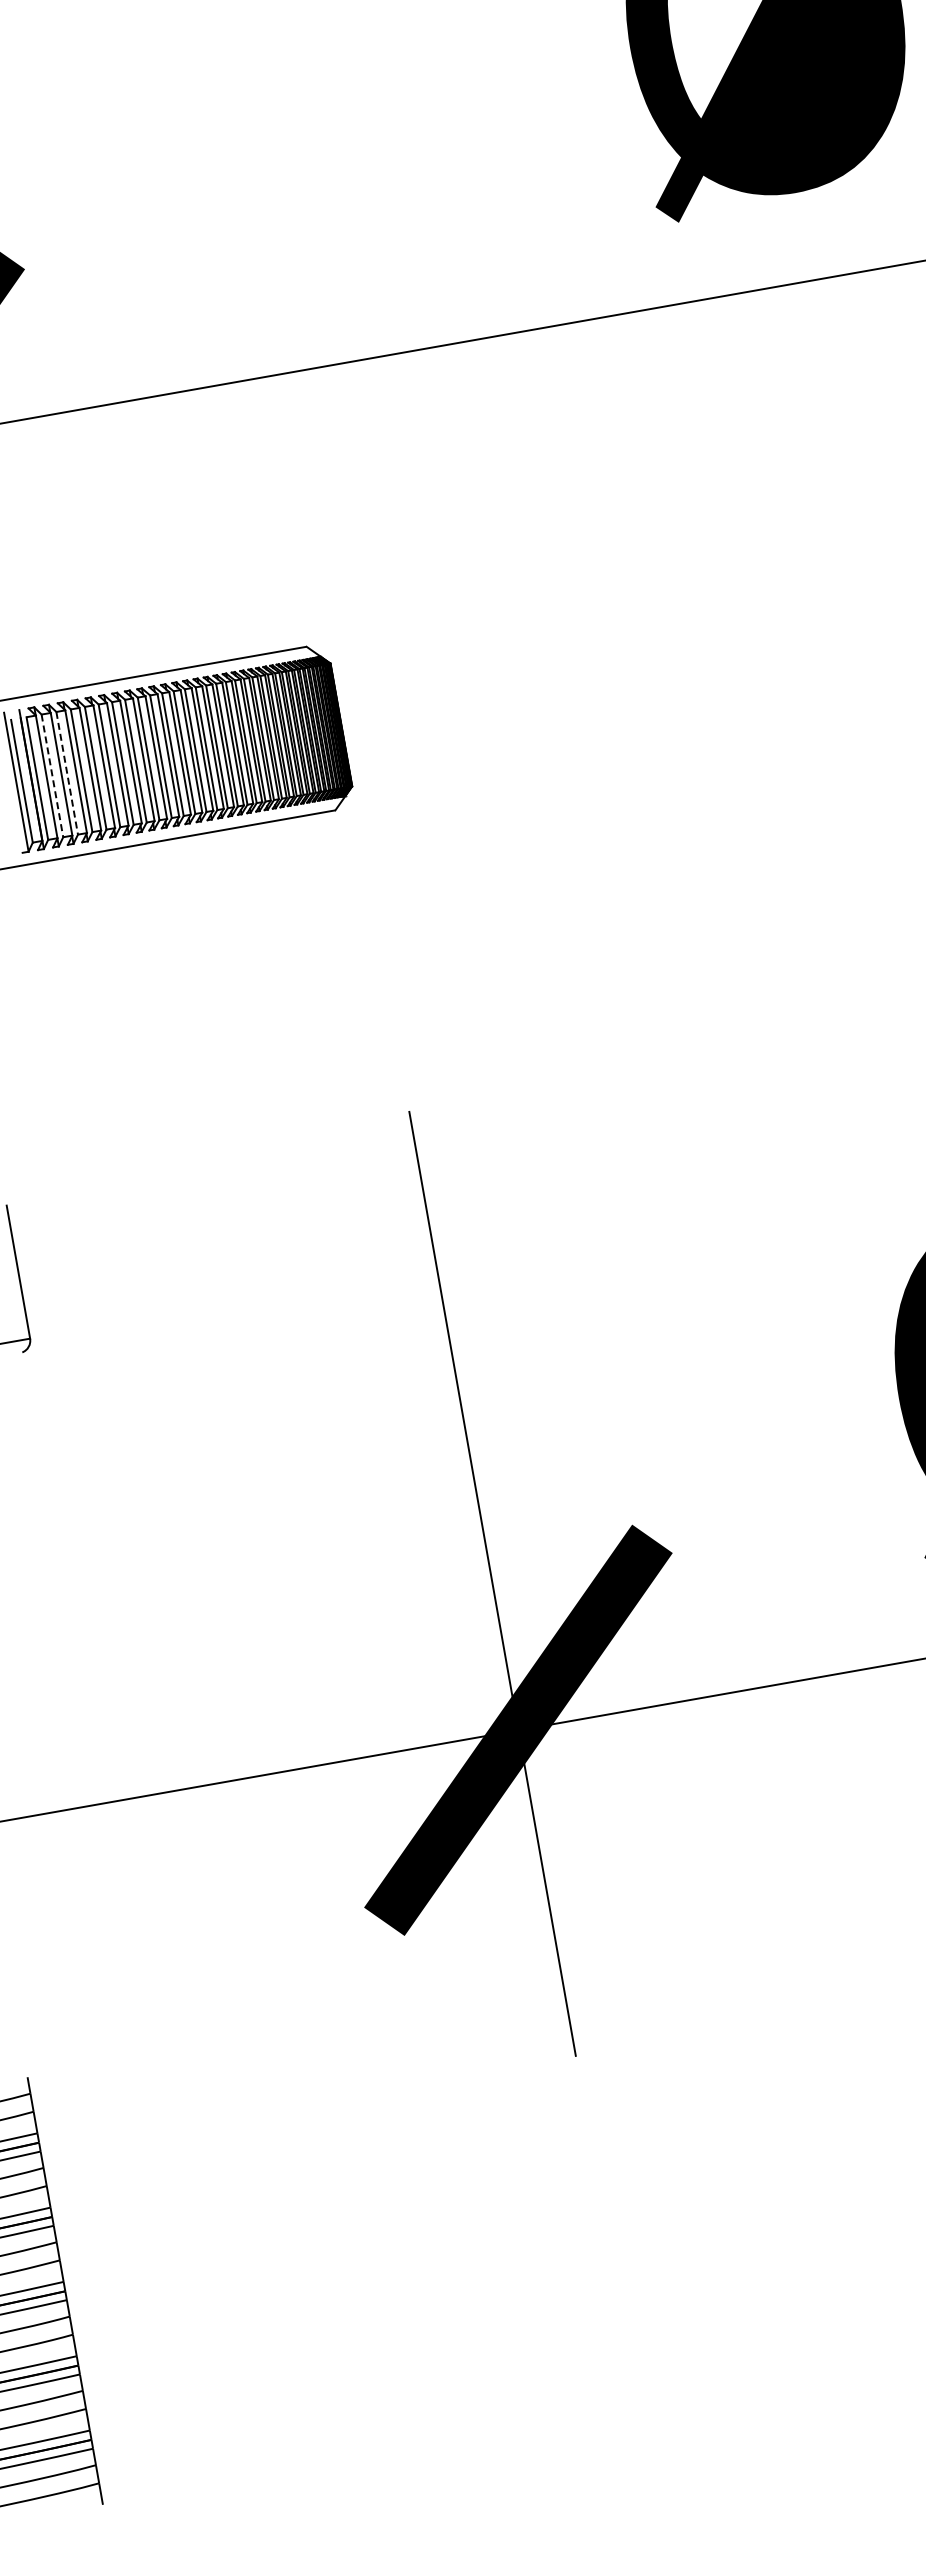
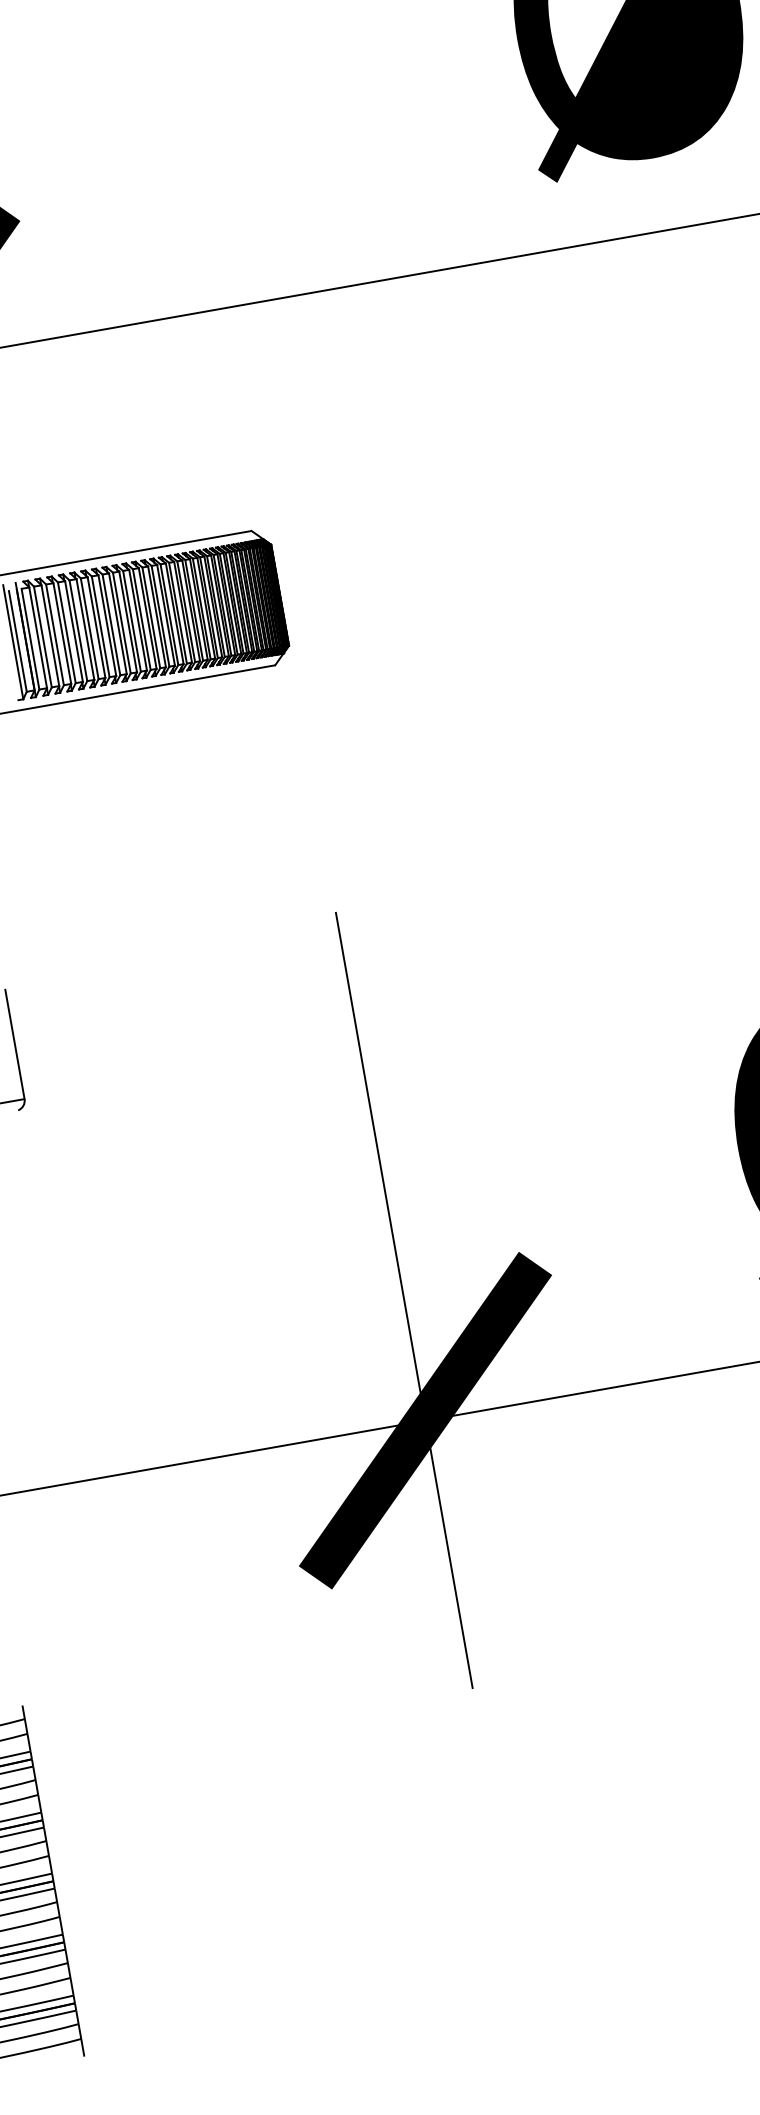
line: (67, 773) -> (55, 635), dashed -> solid
line: (52, 776) -> (42, 637), dashed -> solid

